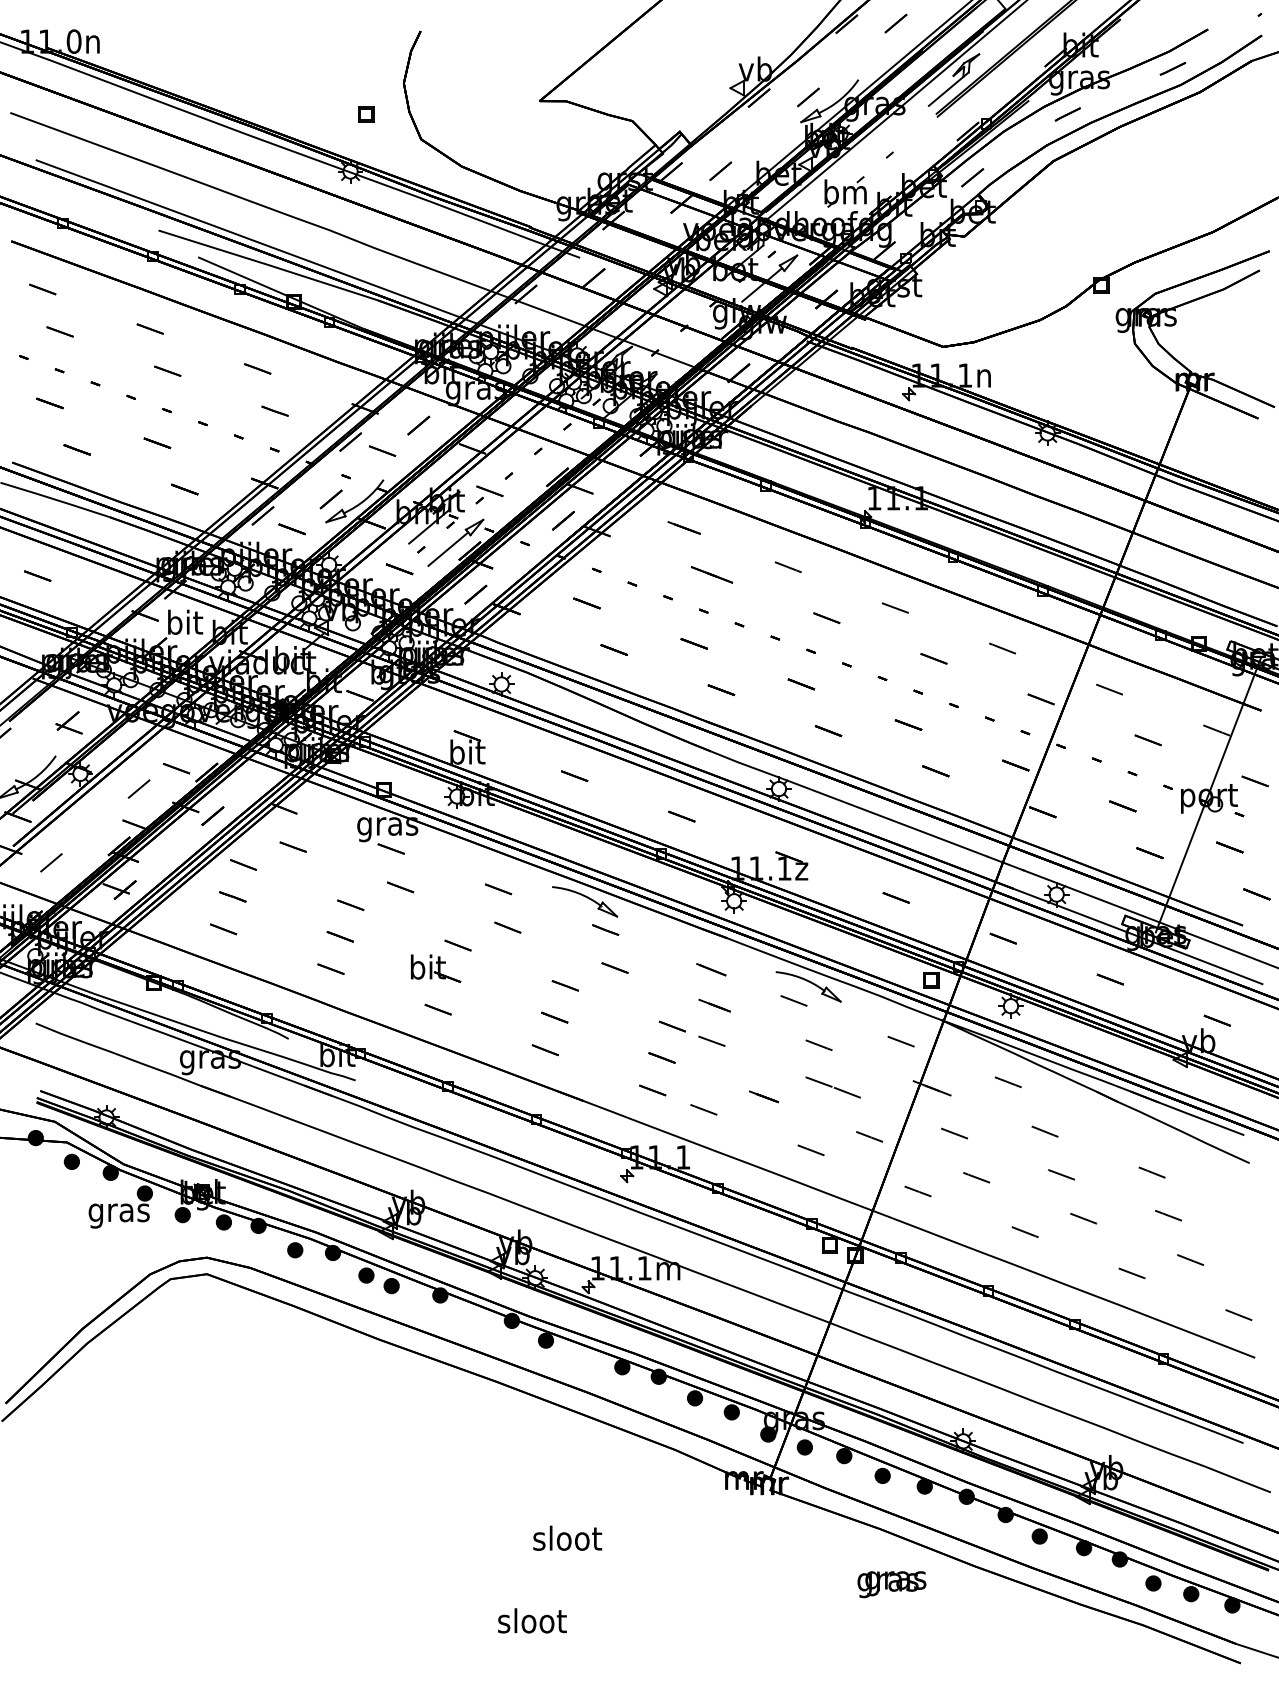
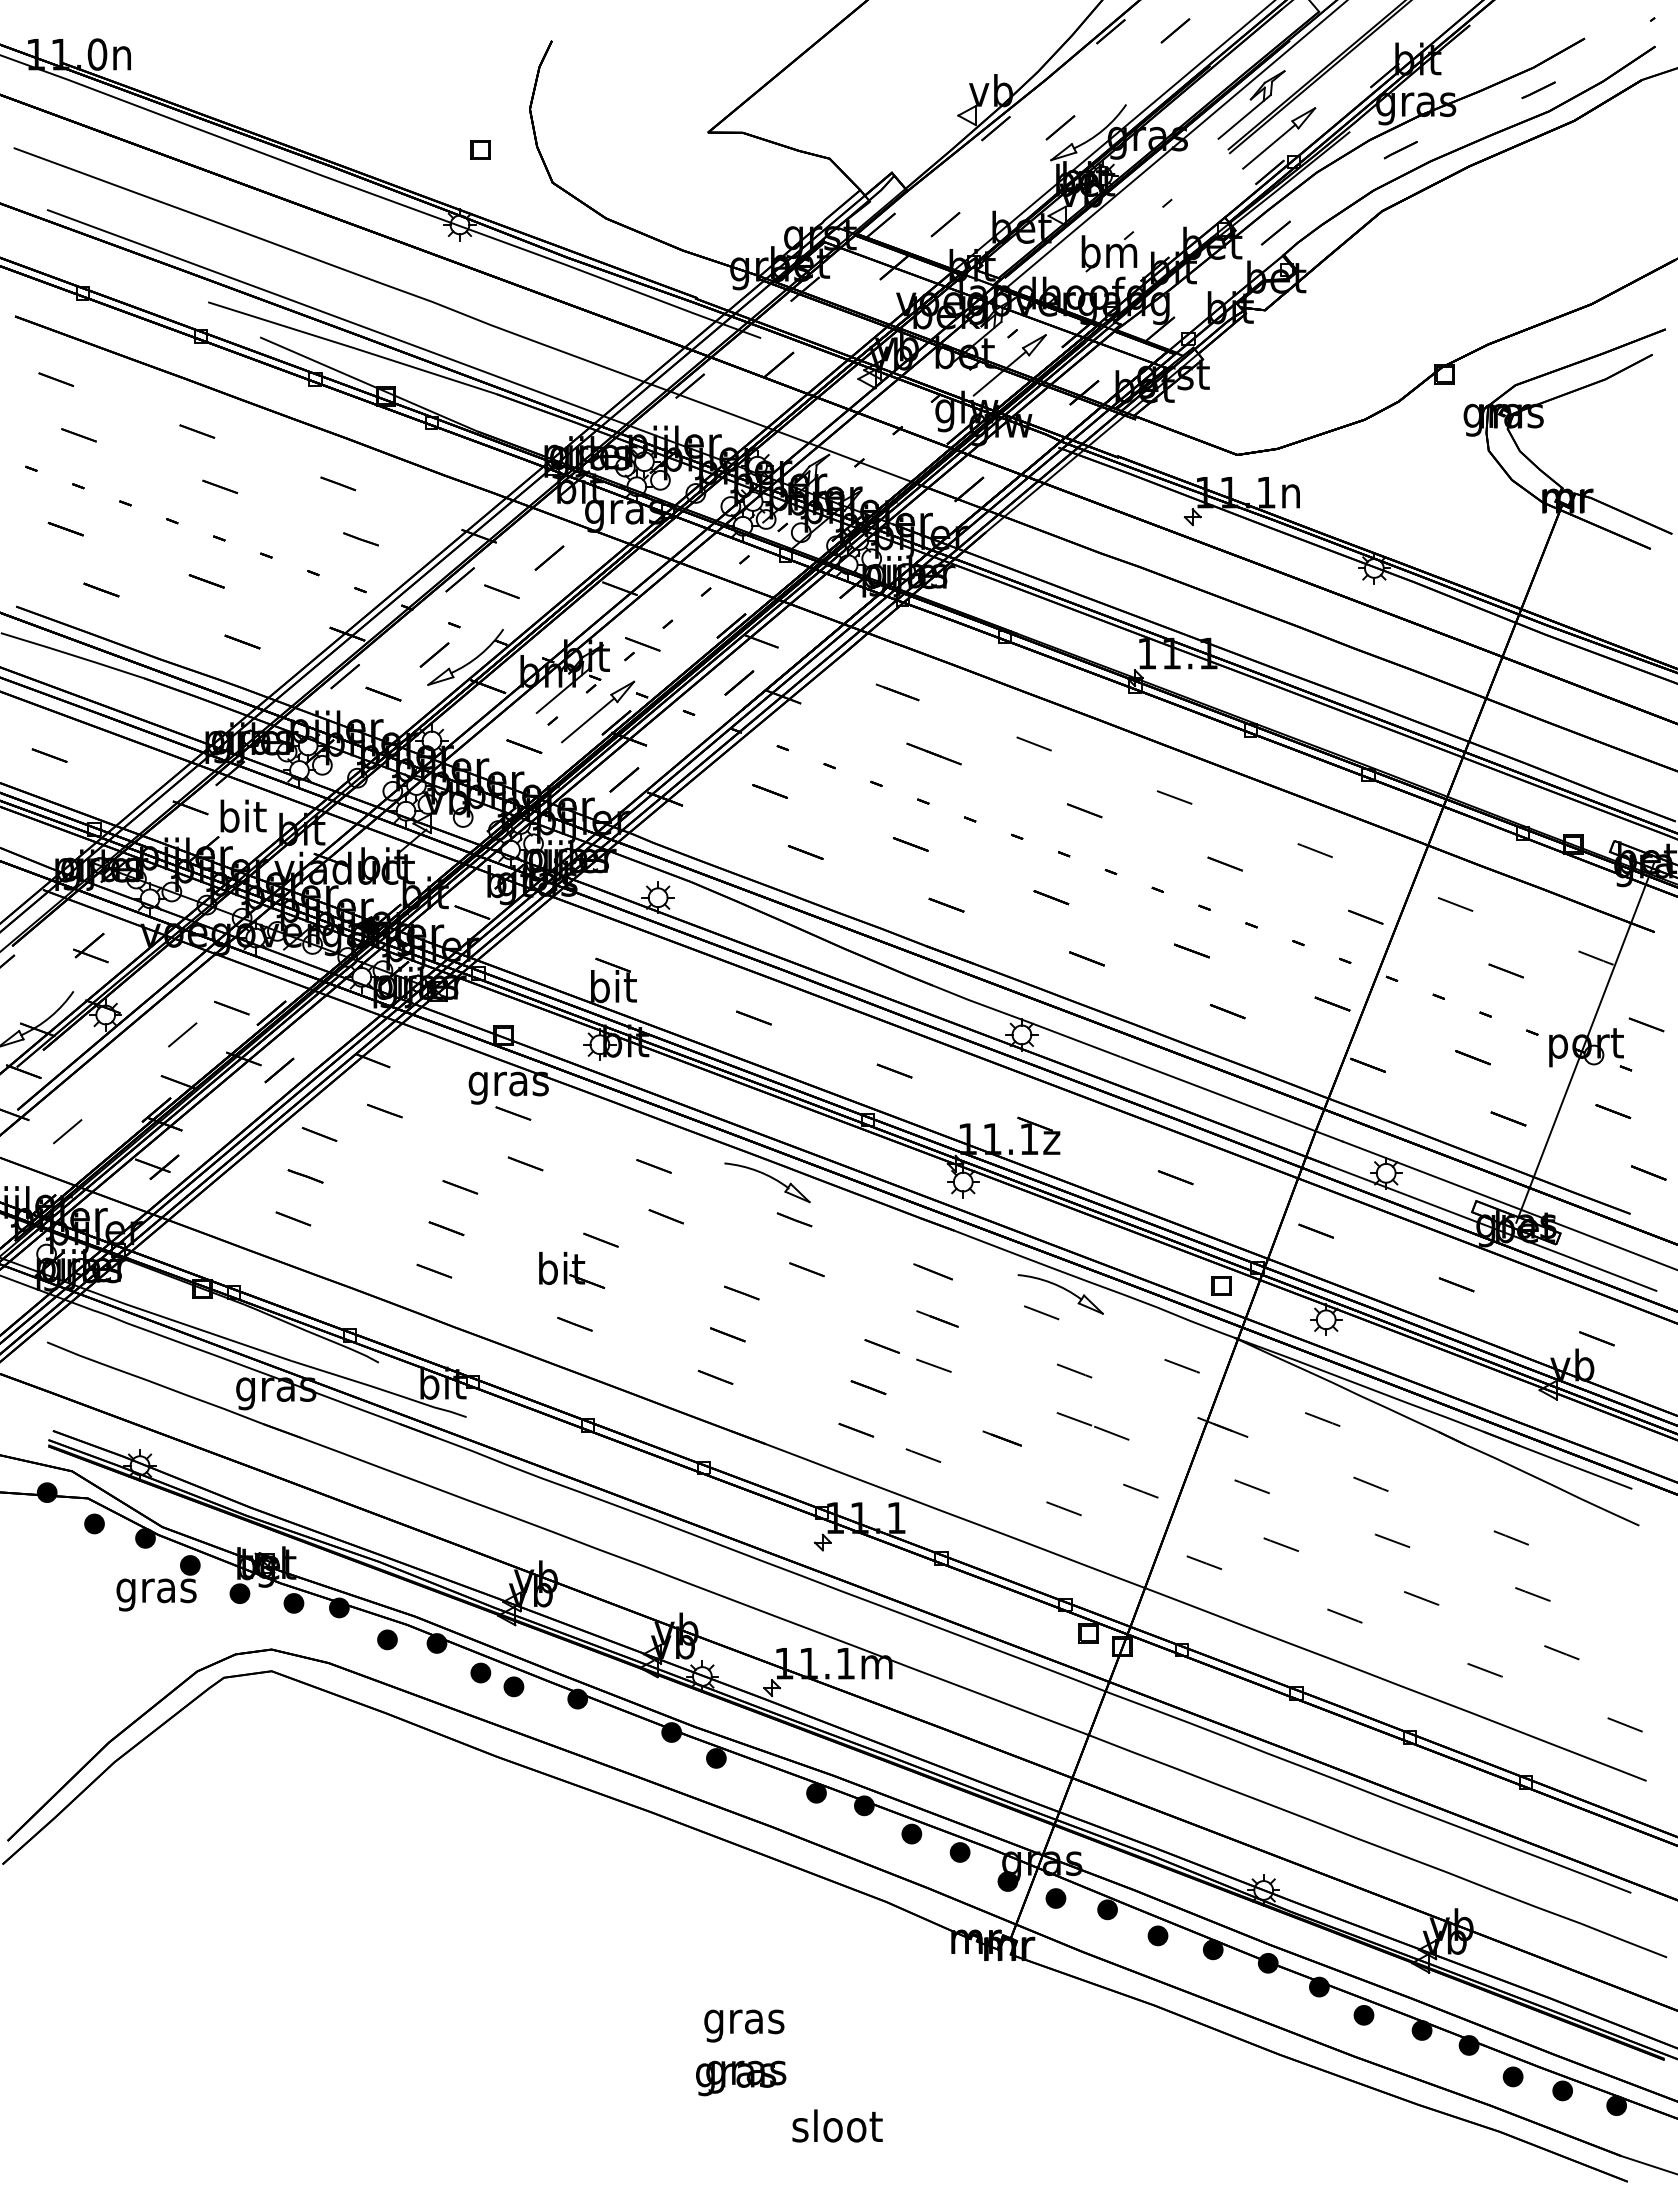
part: (975, 105) -> (1279, 138), added
text: (567, 1541) -> (744, 2021), sloot -> gras
text: (892, 1584) -> (741, 2078), moved
text: (532, 1620) -> (837, 2125), moved

